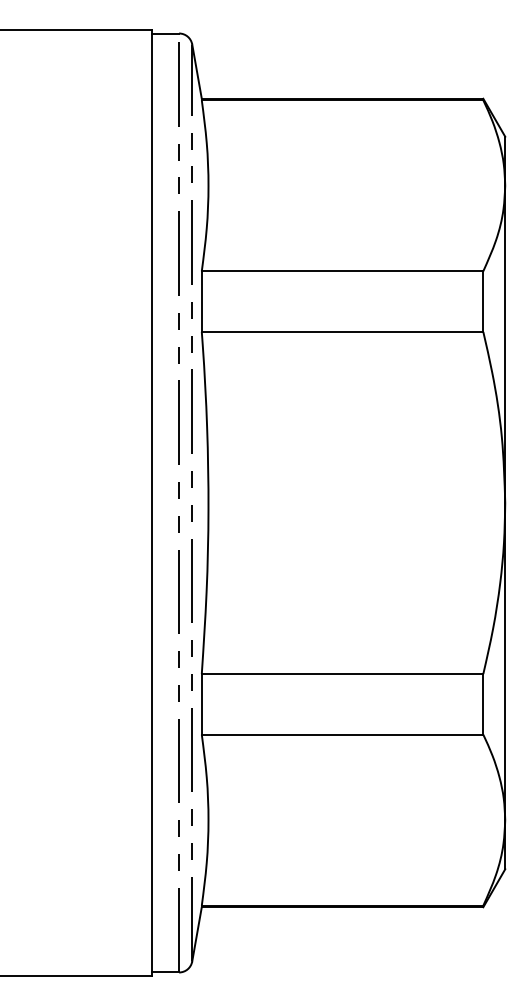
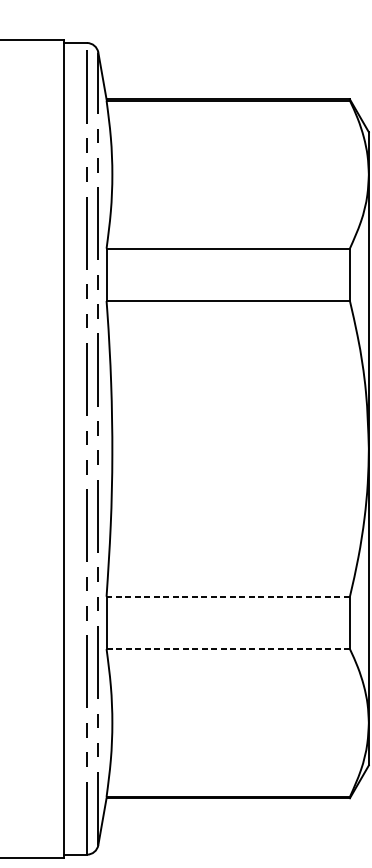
line: (342, 674) -> (228, 597), solid -> dashed
line: (342, 734) -> (228, 648), solid -> dashed

